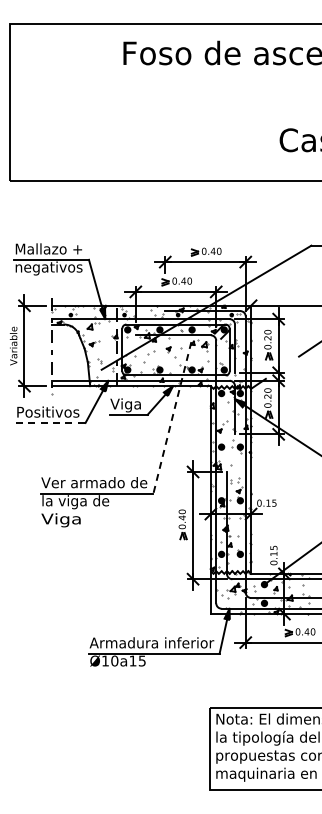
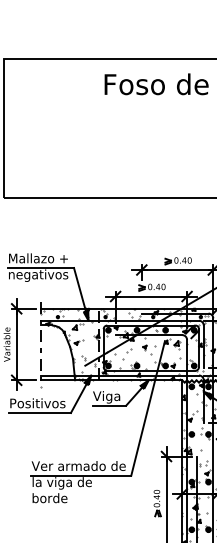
line: (172, 418) -> (148, 409), dashed -> solid
line: (50, 422) -> (39, 412), dashed -> solid
text: (61, 520) -> (49, 499), Viga -> borde

